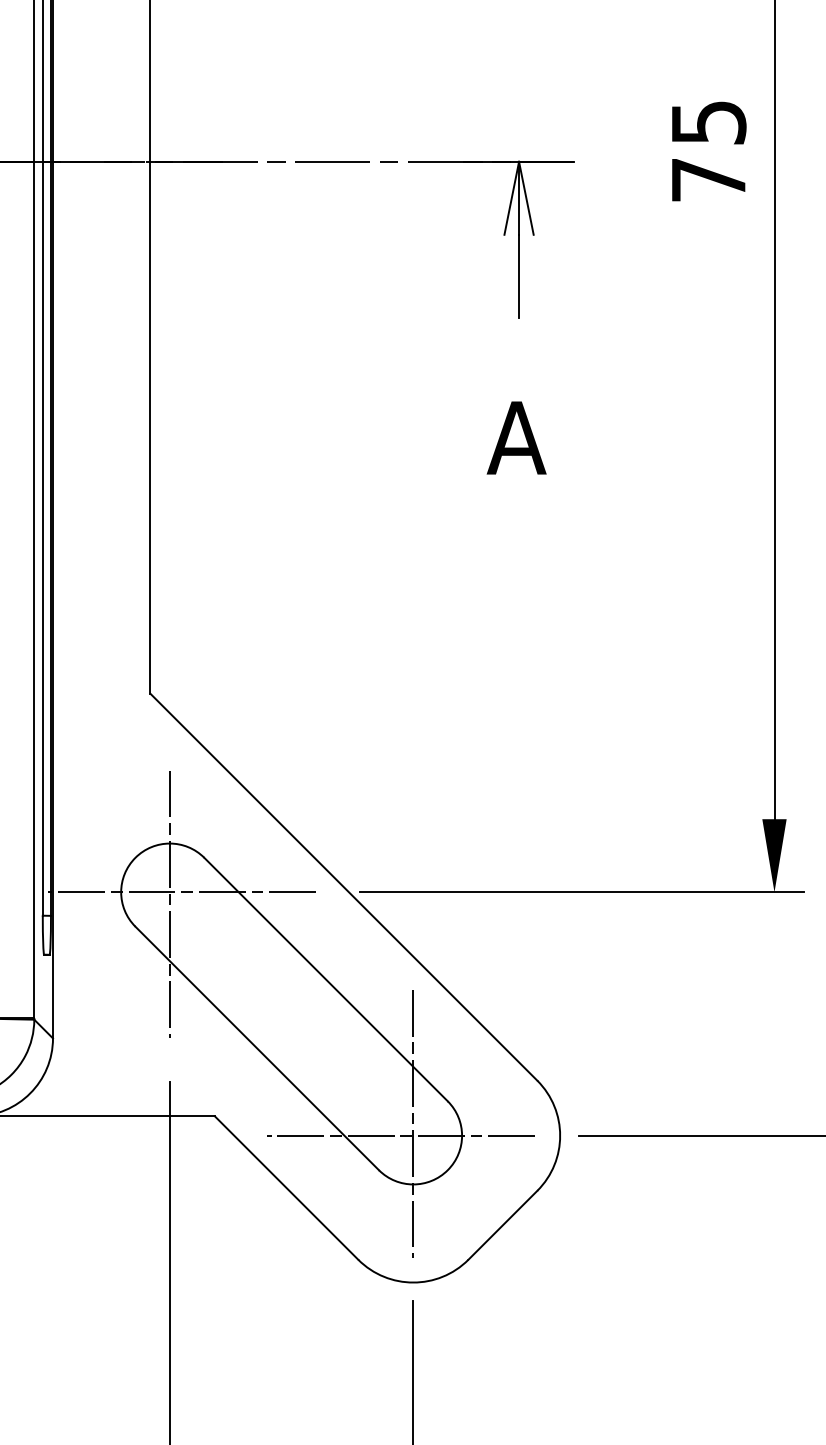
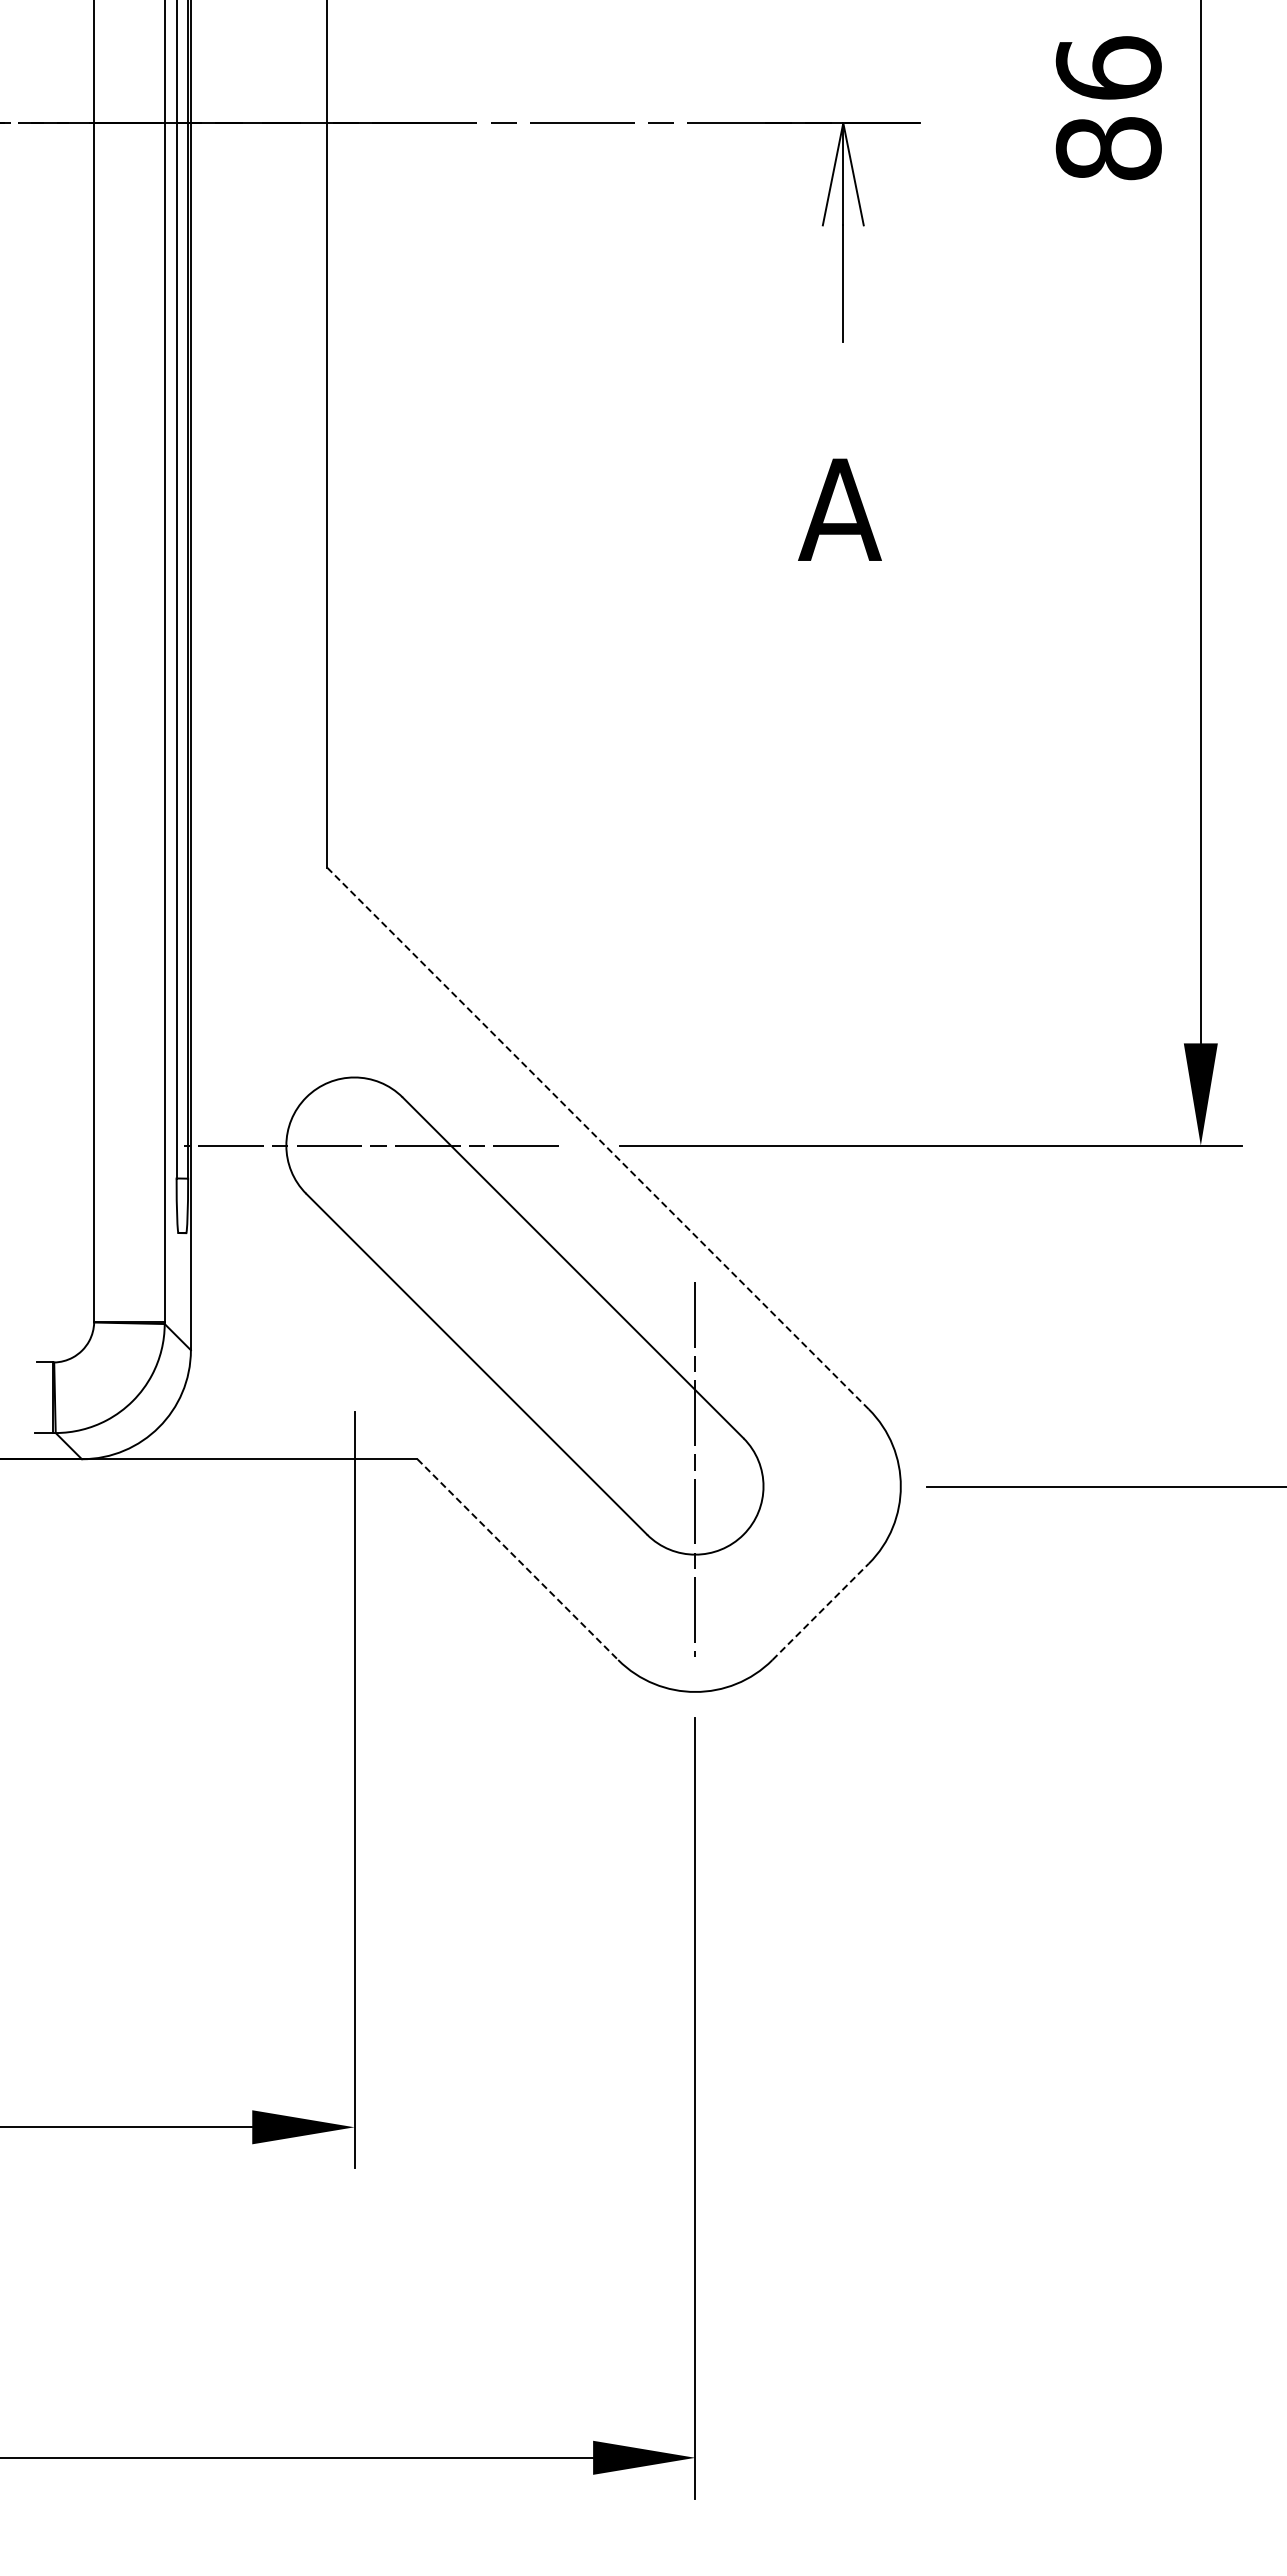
text: (708, 151) -> (1108, 108), 75 -> 86
line: (344, 887) -> (598, 1138), solid -> dashed
line: (169, 904) -> (354, 1162), removed
line: (400, 1135) -> (677, 1486), removed
line: (286, 1187) -> (517, 1559), solid -> dashed
line: (503, 1225) -> (821, 1611), solid -> dashed

